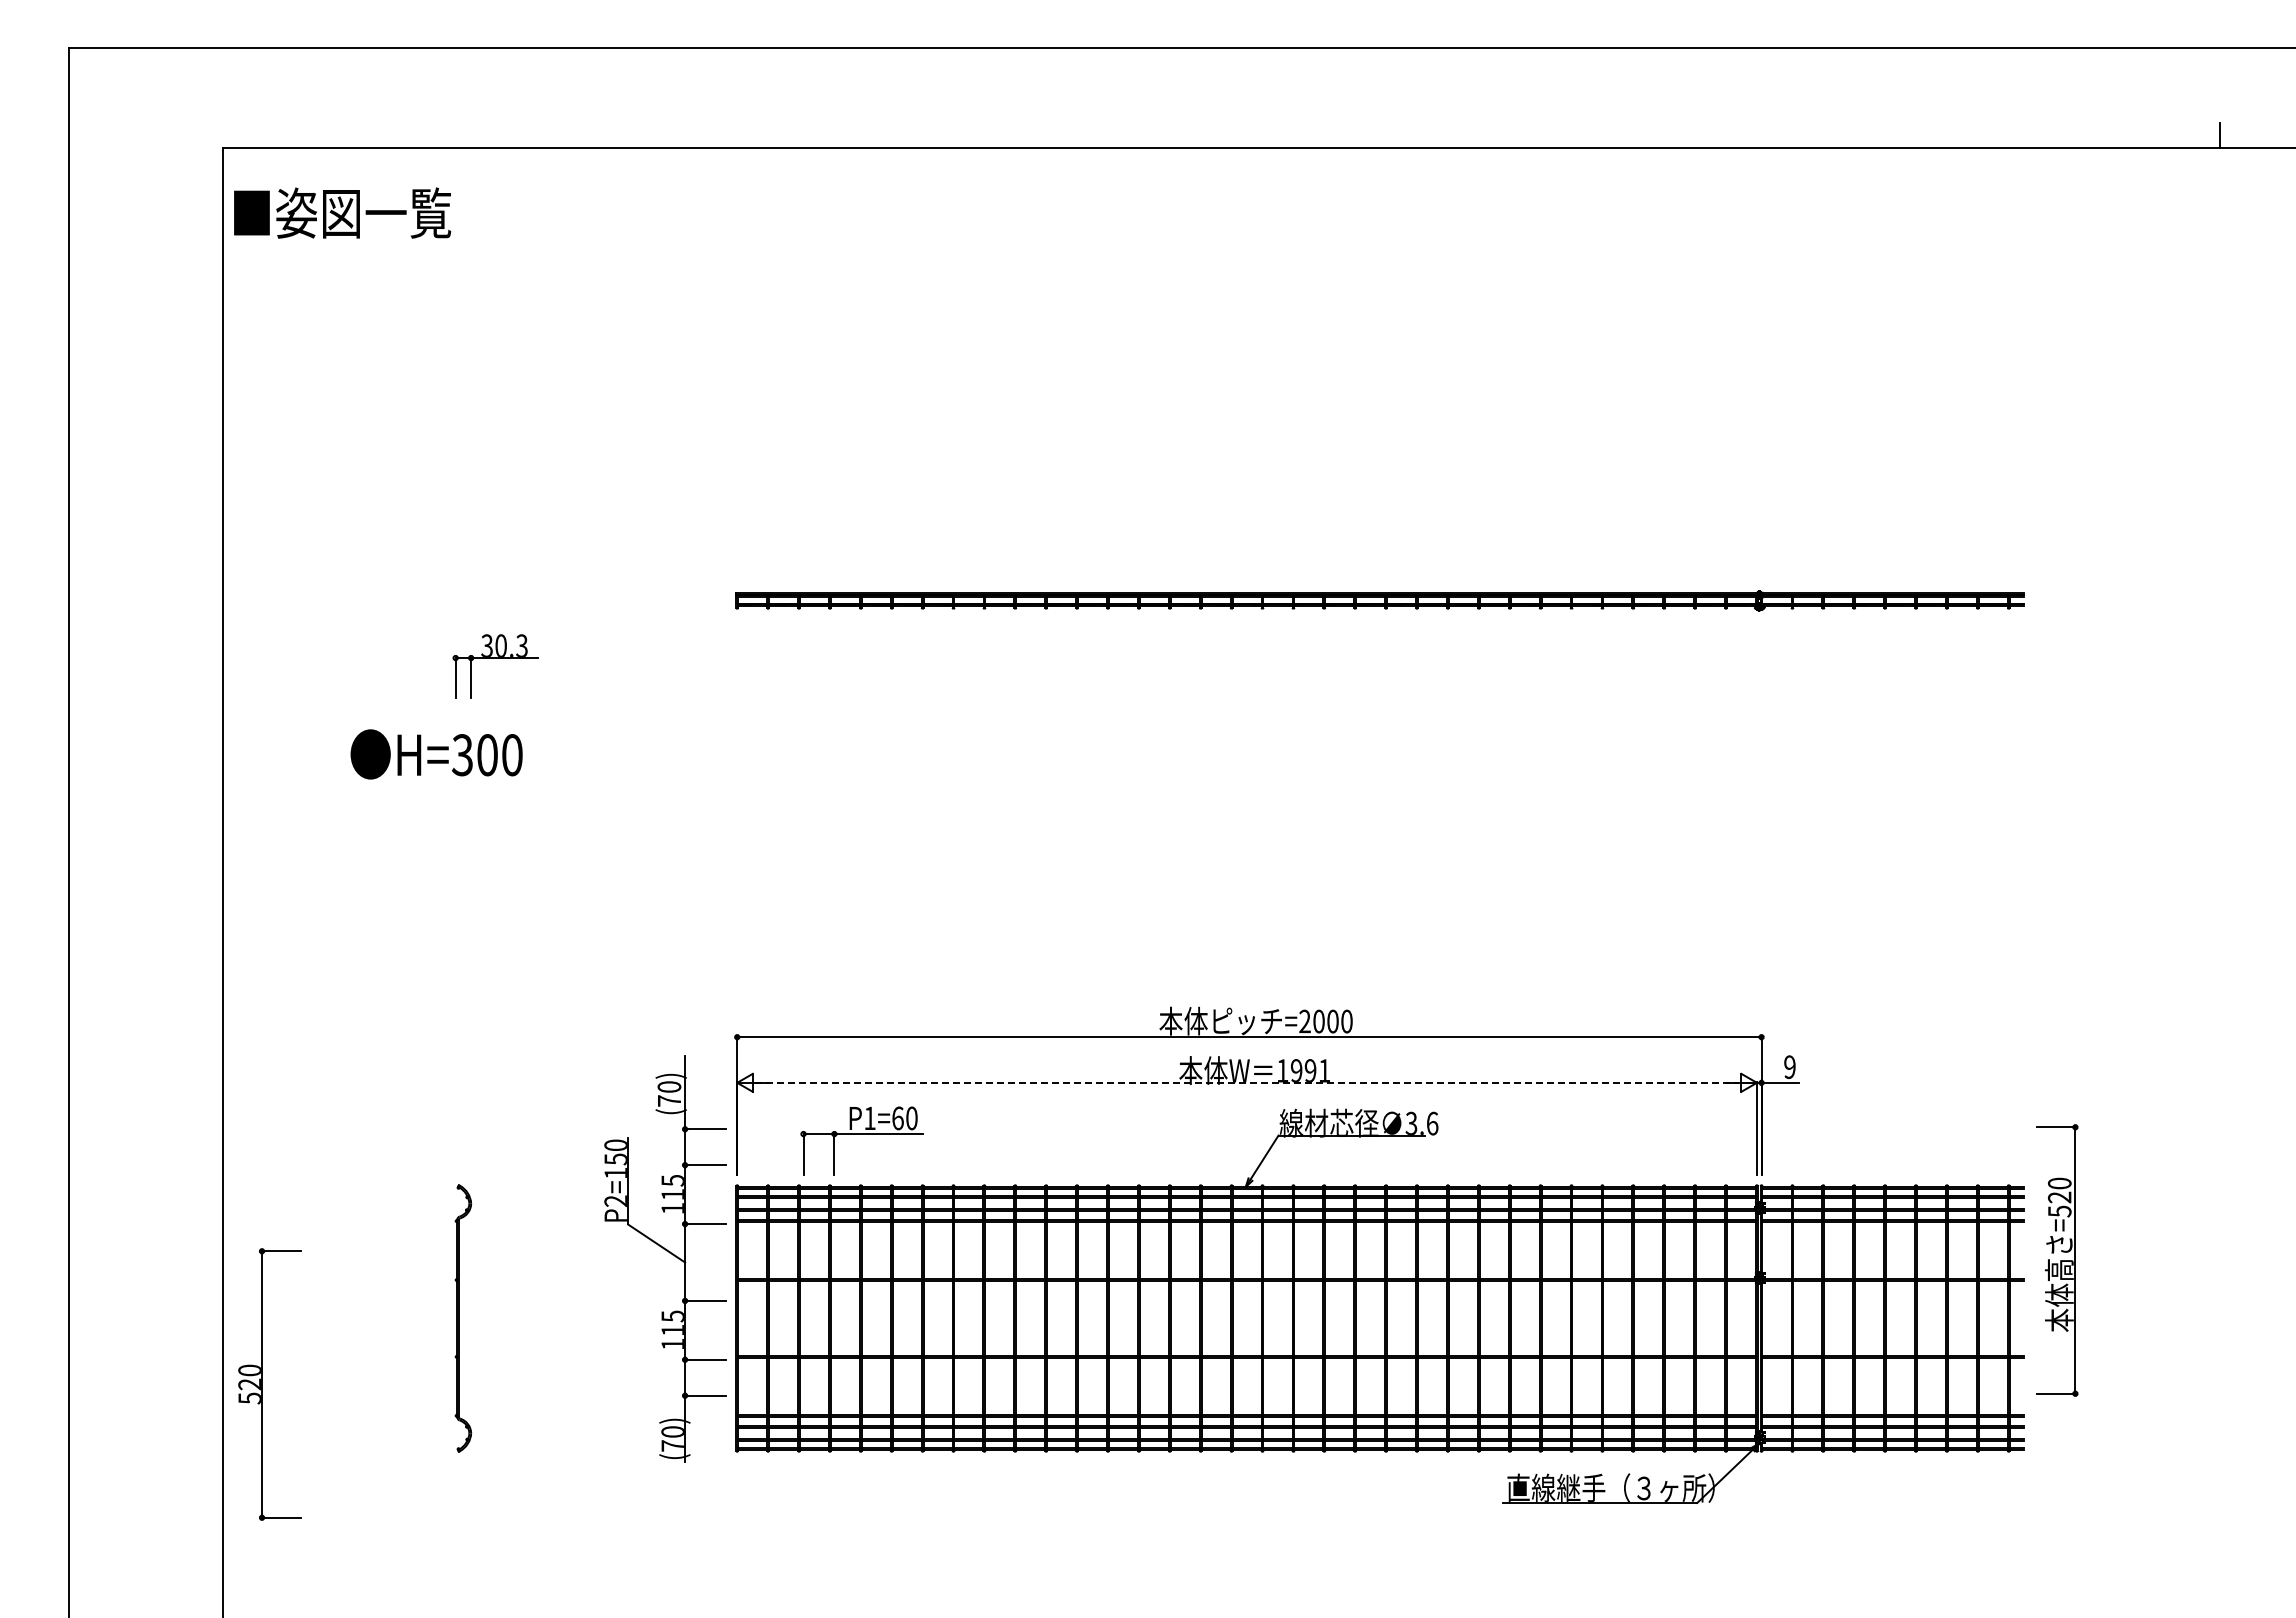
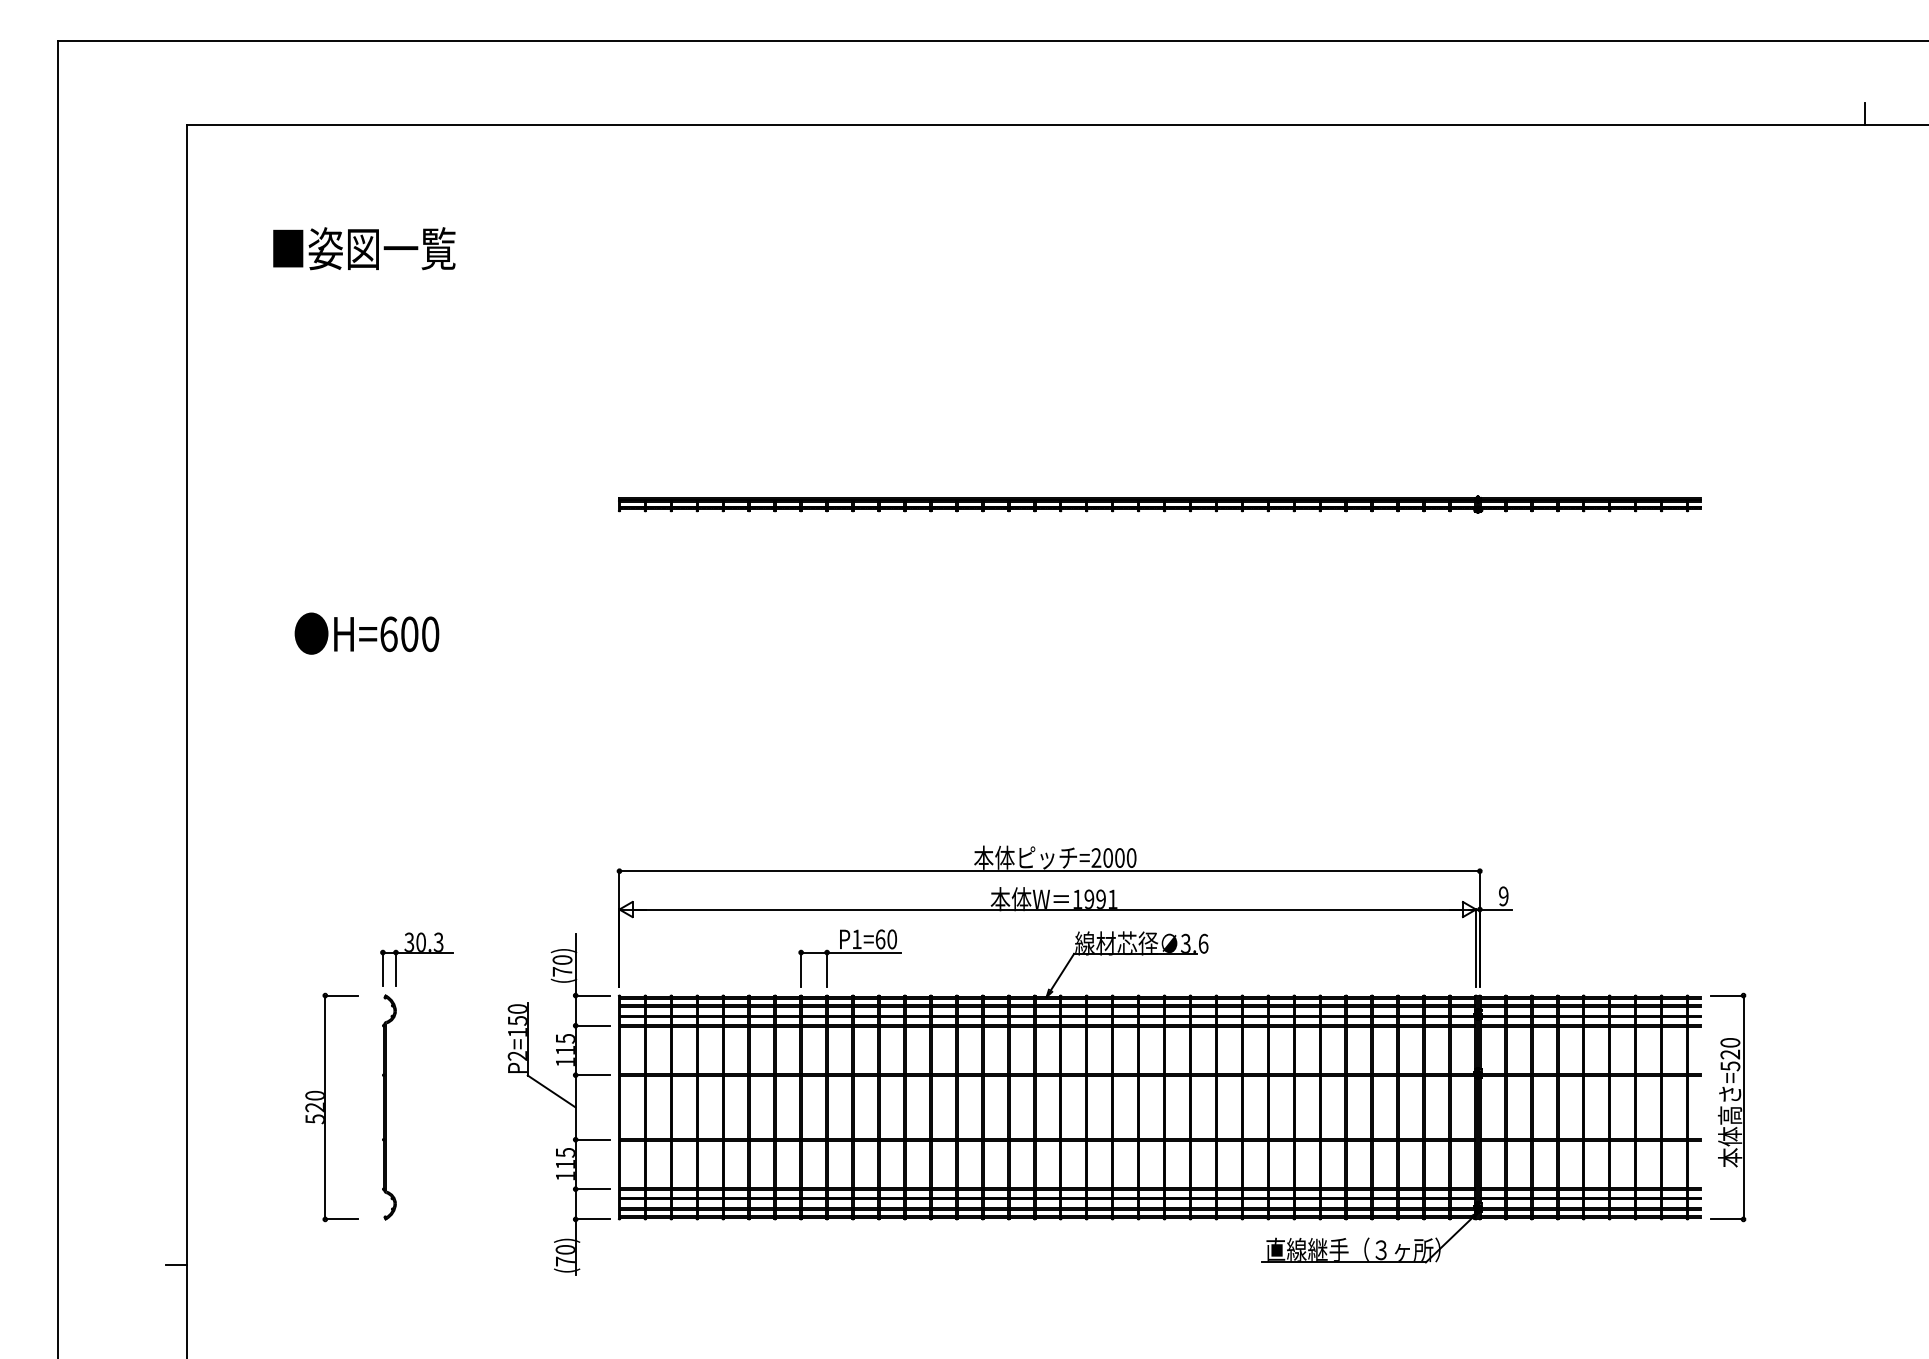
text: (342, 212) -> (364, 248), moved
part: (495, 658) -> (416, 952), moved
text: (462, 755) -> (388, 634), H=300 -> H=600
line: (1247, 1082) -> (1048, 909), dashed -> solid
part: (861, 1140) -> (849, 957), moved
part: (669, 1253) -> (562, 1099), moved
part: (2057, 1260) -> (1728, 1107), moved
part: (262, 1384) -> (325, 1107), moved
line: (209, 1505) -> (176, 1264), added

